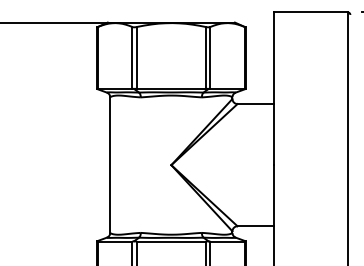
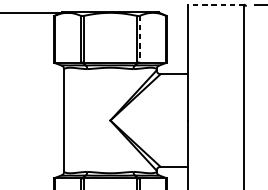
line: (310, 12) -> (215, 4), solid -> dashed
line: (210, 57) -> (140, 38), solid -> dashed

